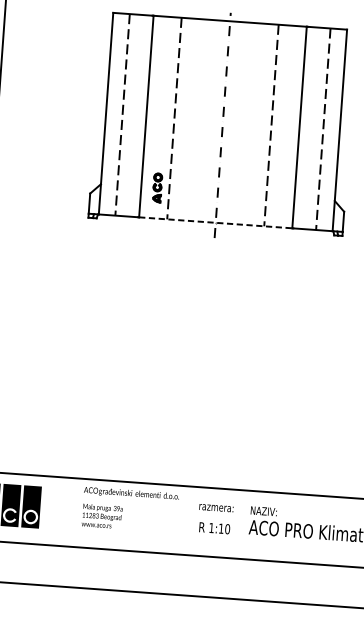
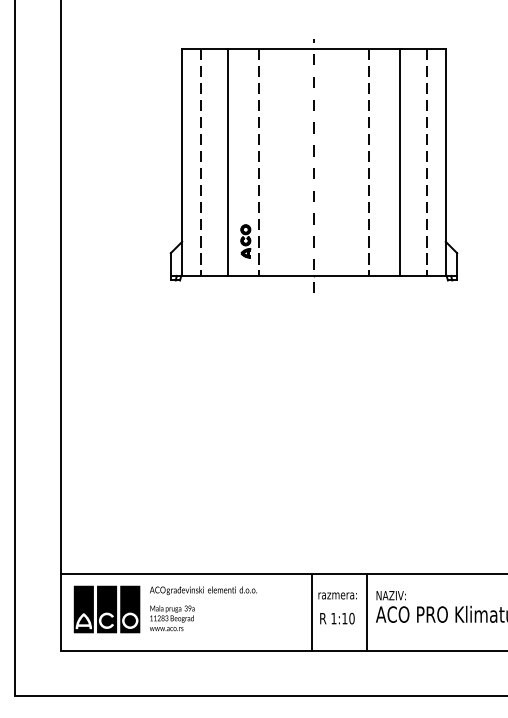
line: (216, 222) -> (314, 275), dashed -> solid
text: (130, 509) -> (203, 608), moved
line: (193, 521) -> (312, 612), added
line: (240, 524) -> (366, 612), added

